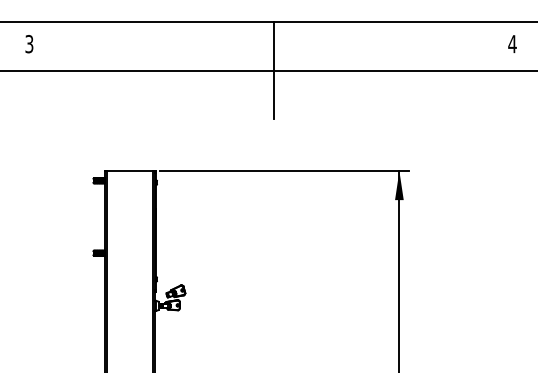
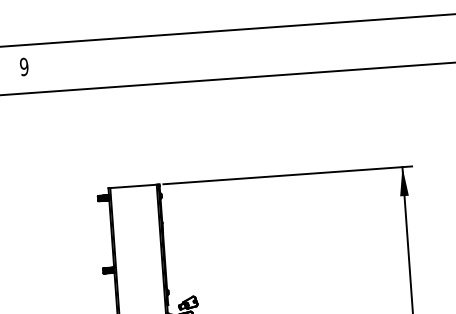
text: (29, 43) -> (24, 66), 3 -> 9
line: (273, 70) -> (269, 75), removed

